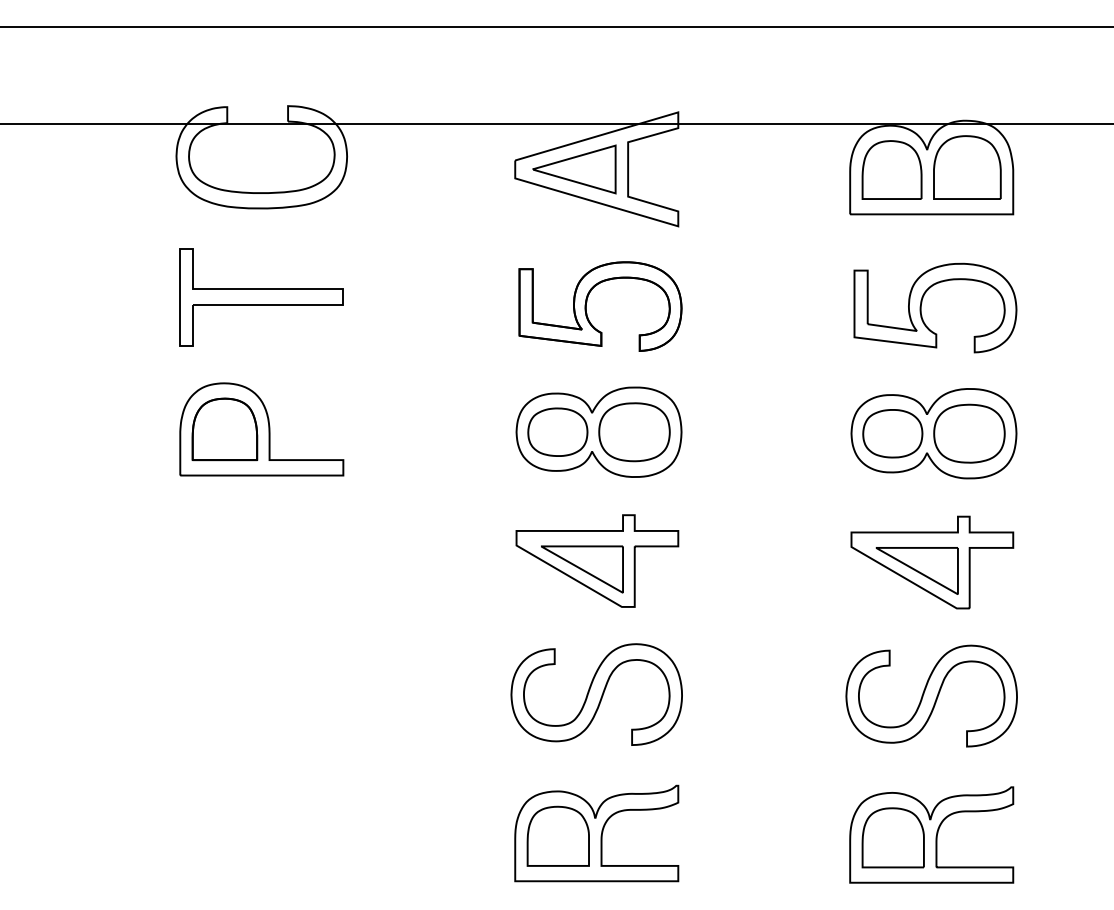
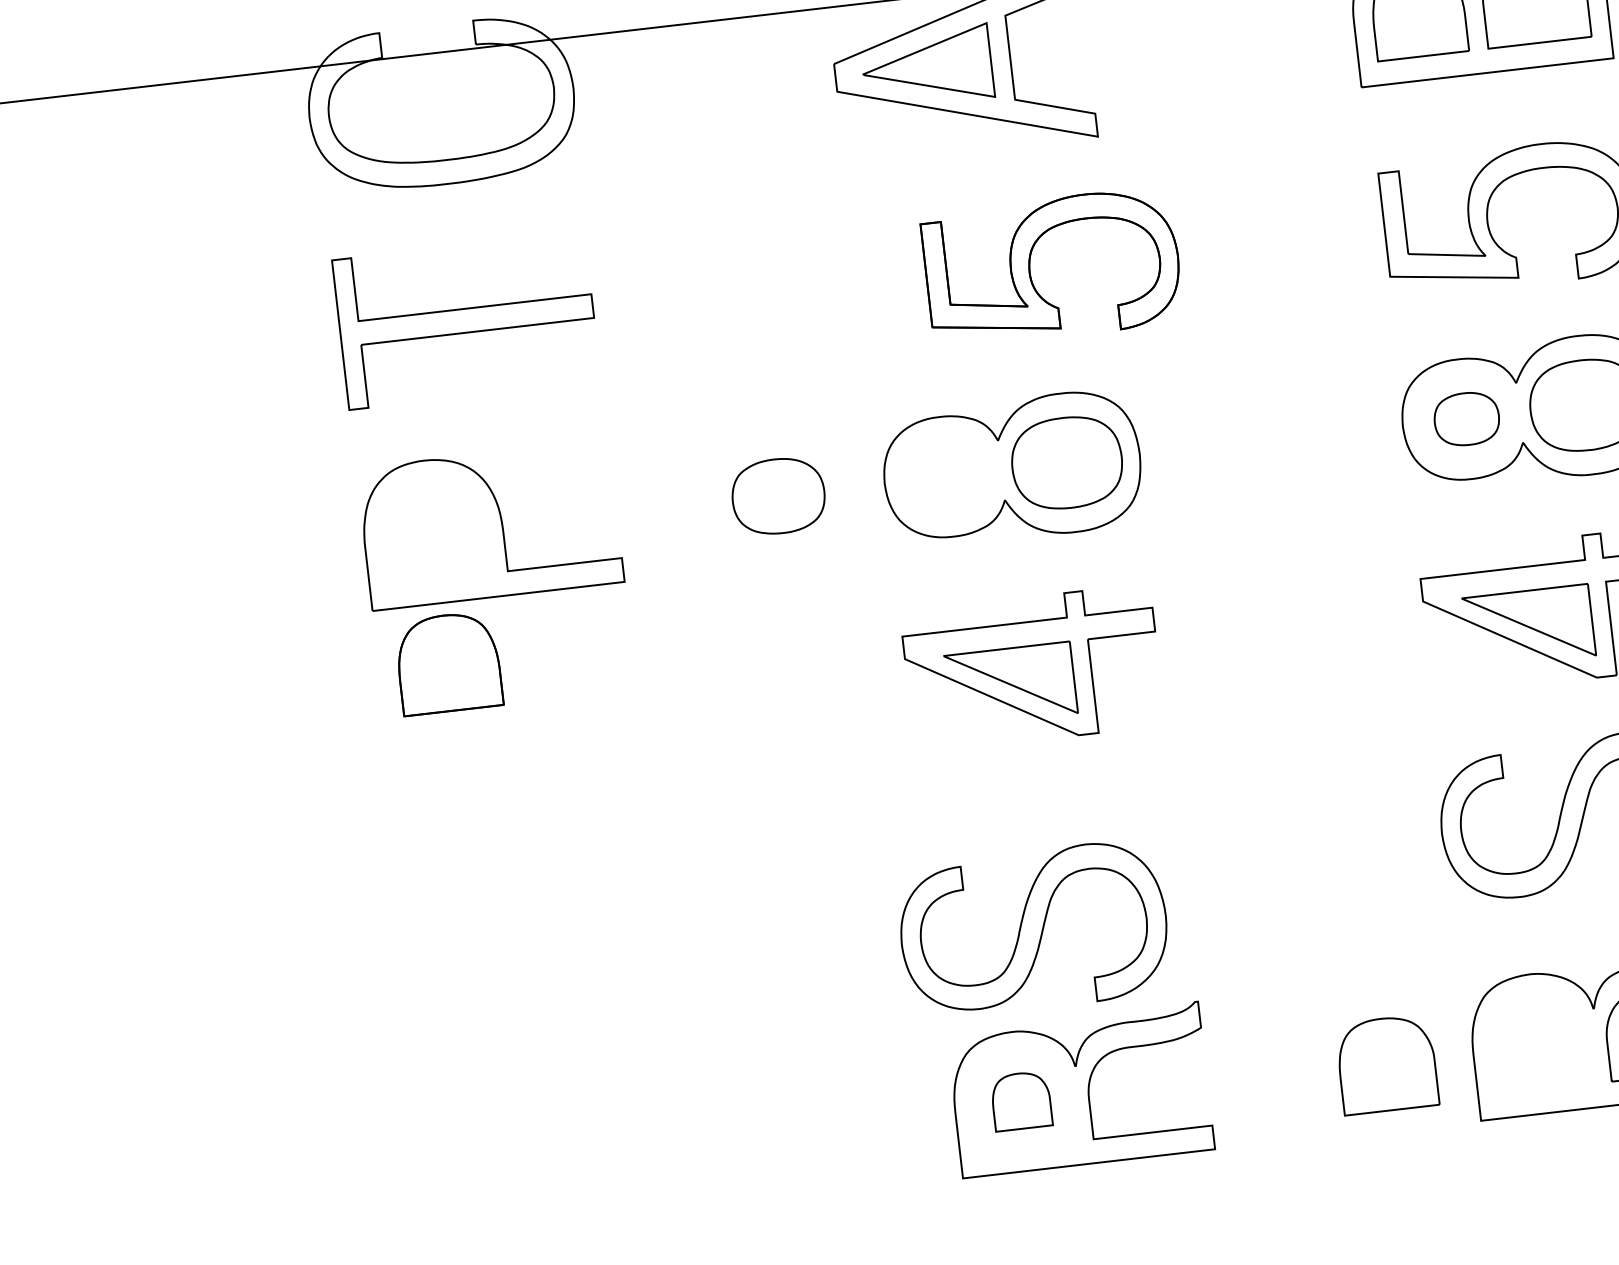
part: (587, 302) -> (1031, 263), moved
part: (224, 429) -> (447, 663), moved
part: (557, 431) -> (777, 495), moved
part: (892, 433) -> (1466, 418), size x0.7
part: (596, 694) -> (1033, 929), moved
part: (557, 835) -> (1020, 1100), size x0.6
part: (892, 837) -> (1385, 1064), moved

